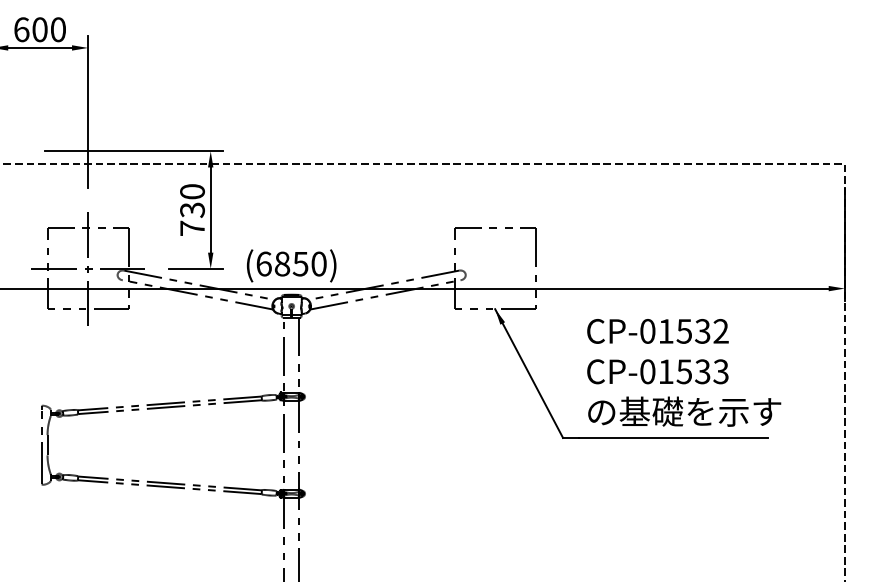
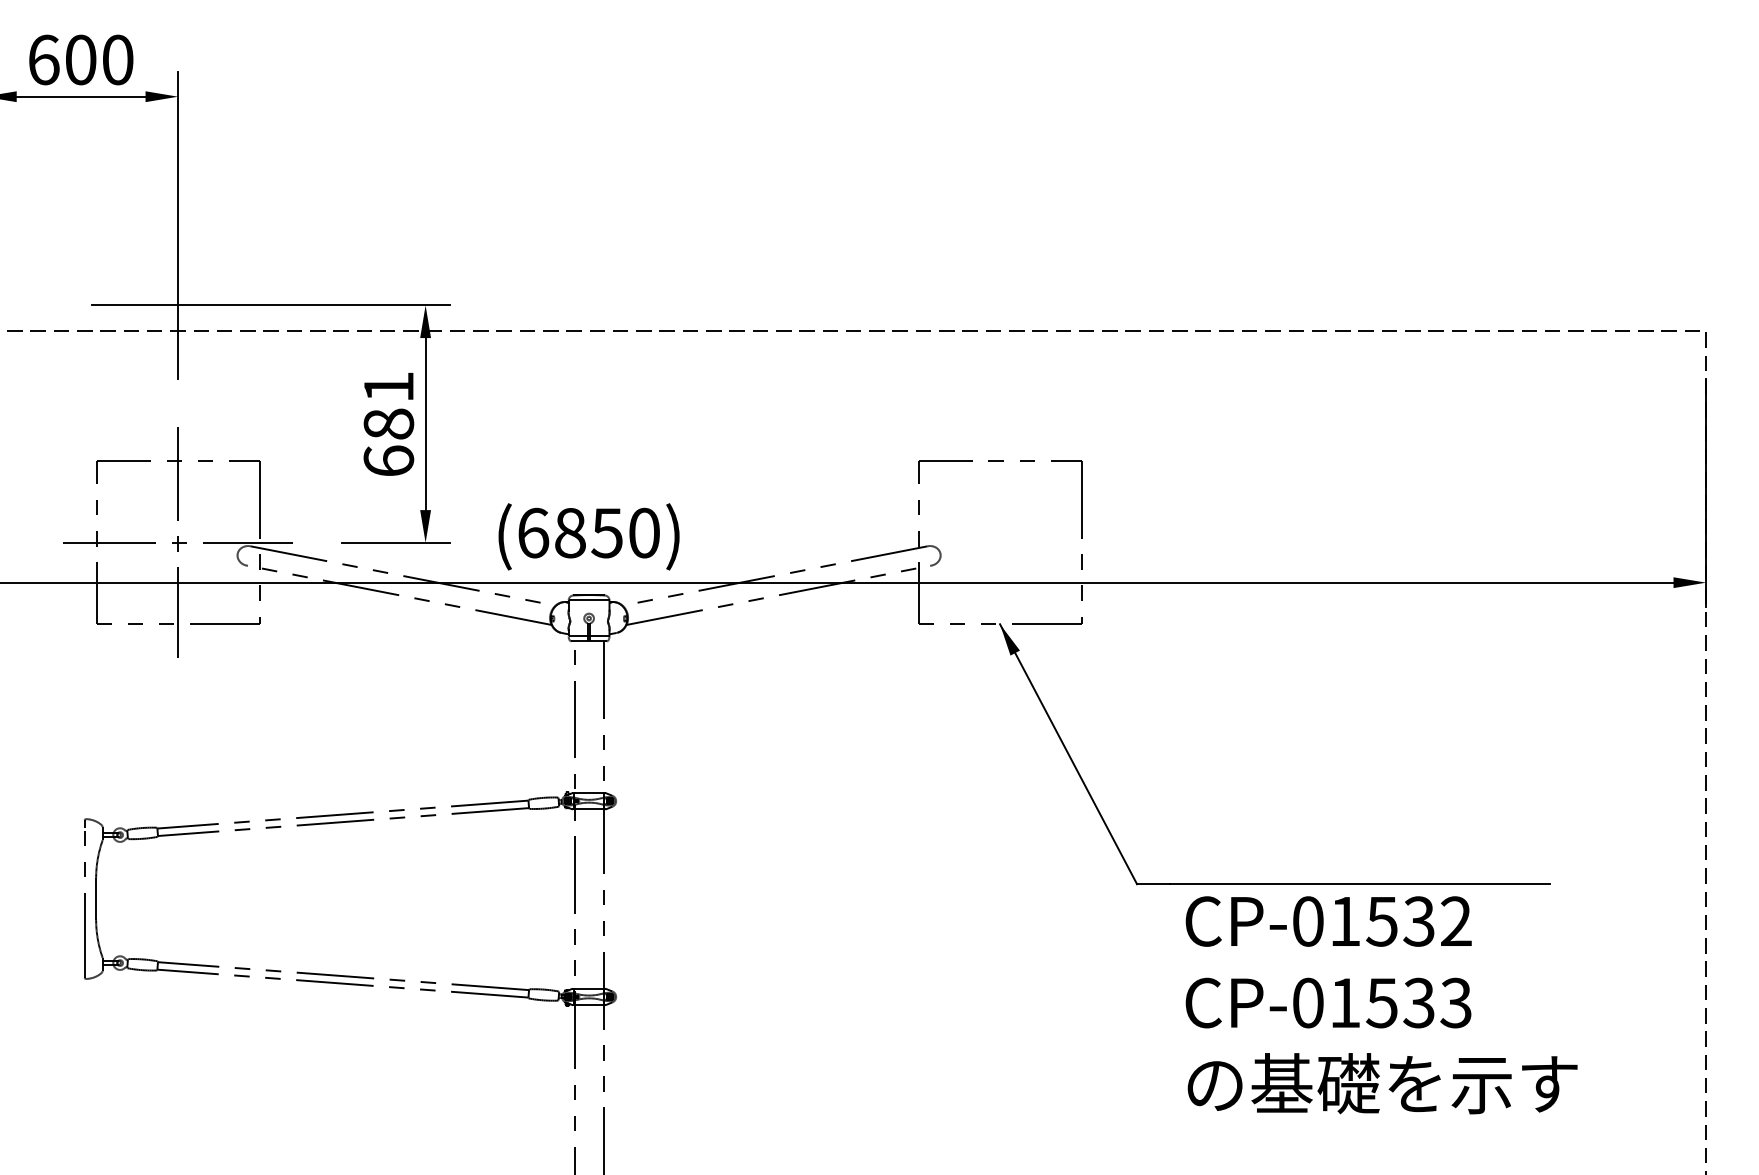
text: (192, 209) -> (388, 422), 730 -> 681
text: (684, 372) -> (1382, 1004), moved

